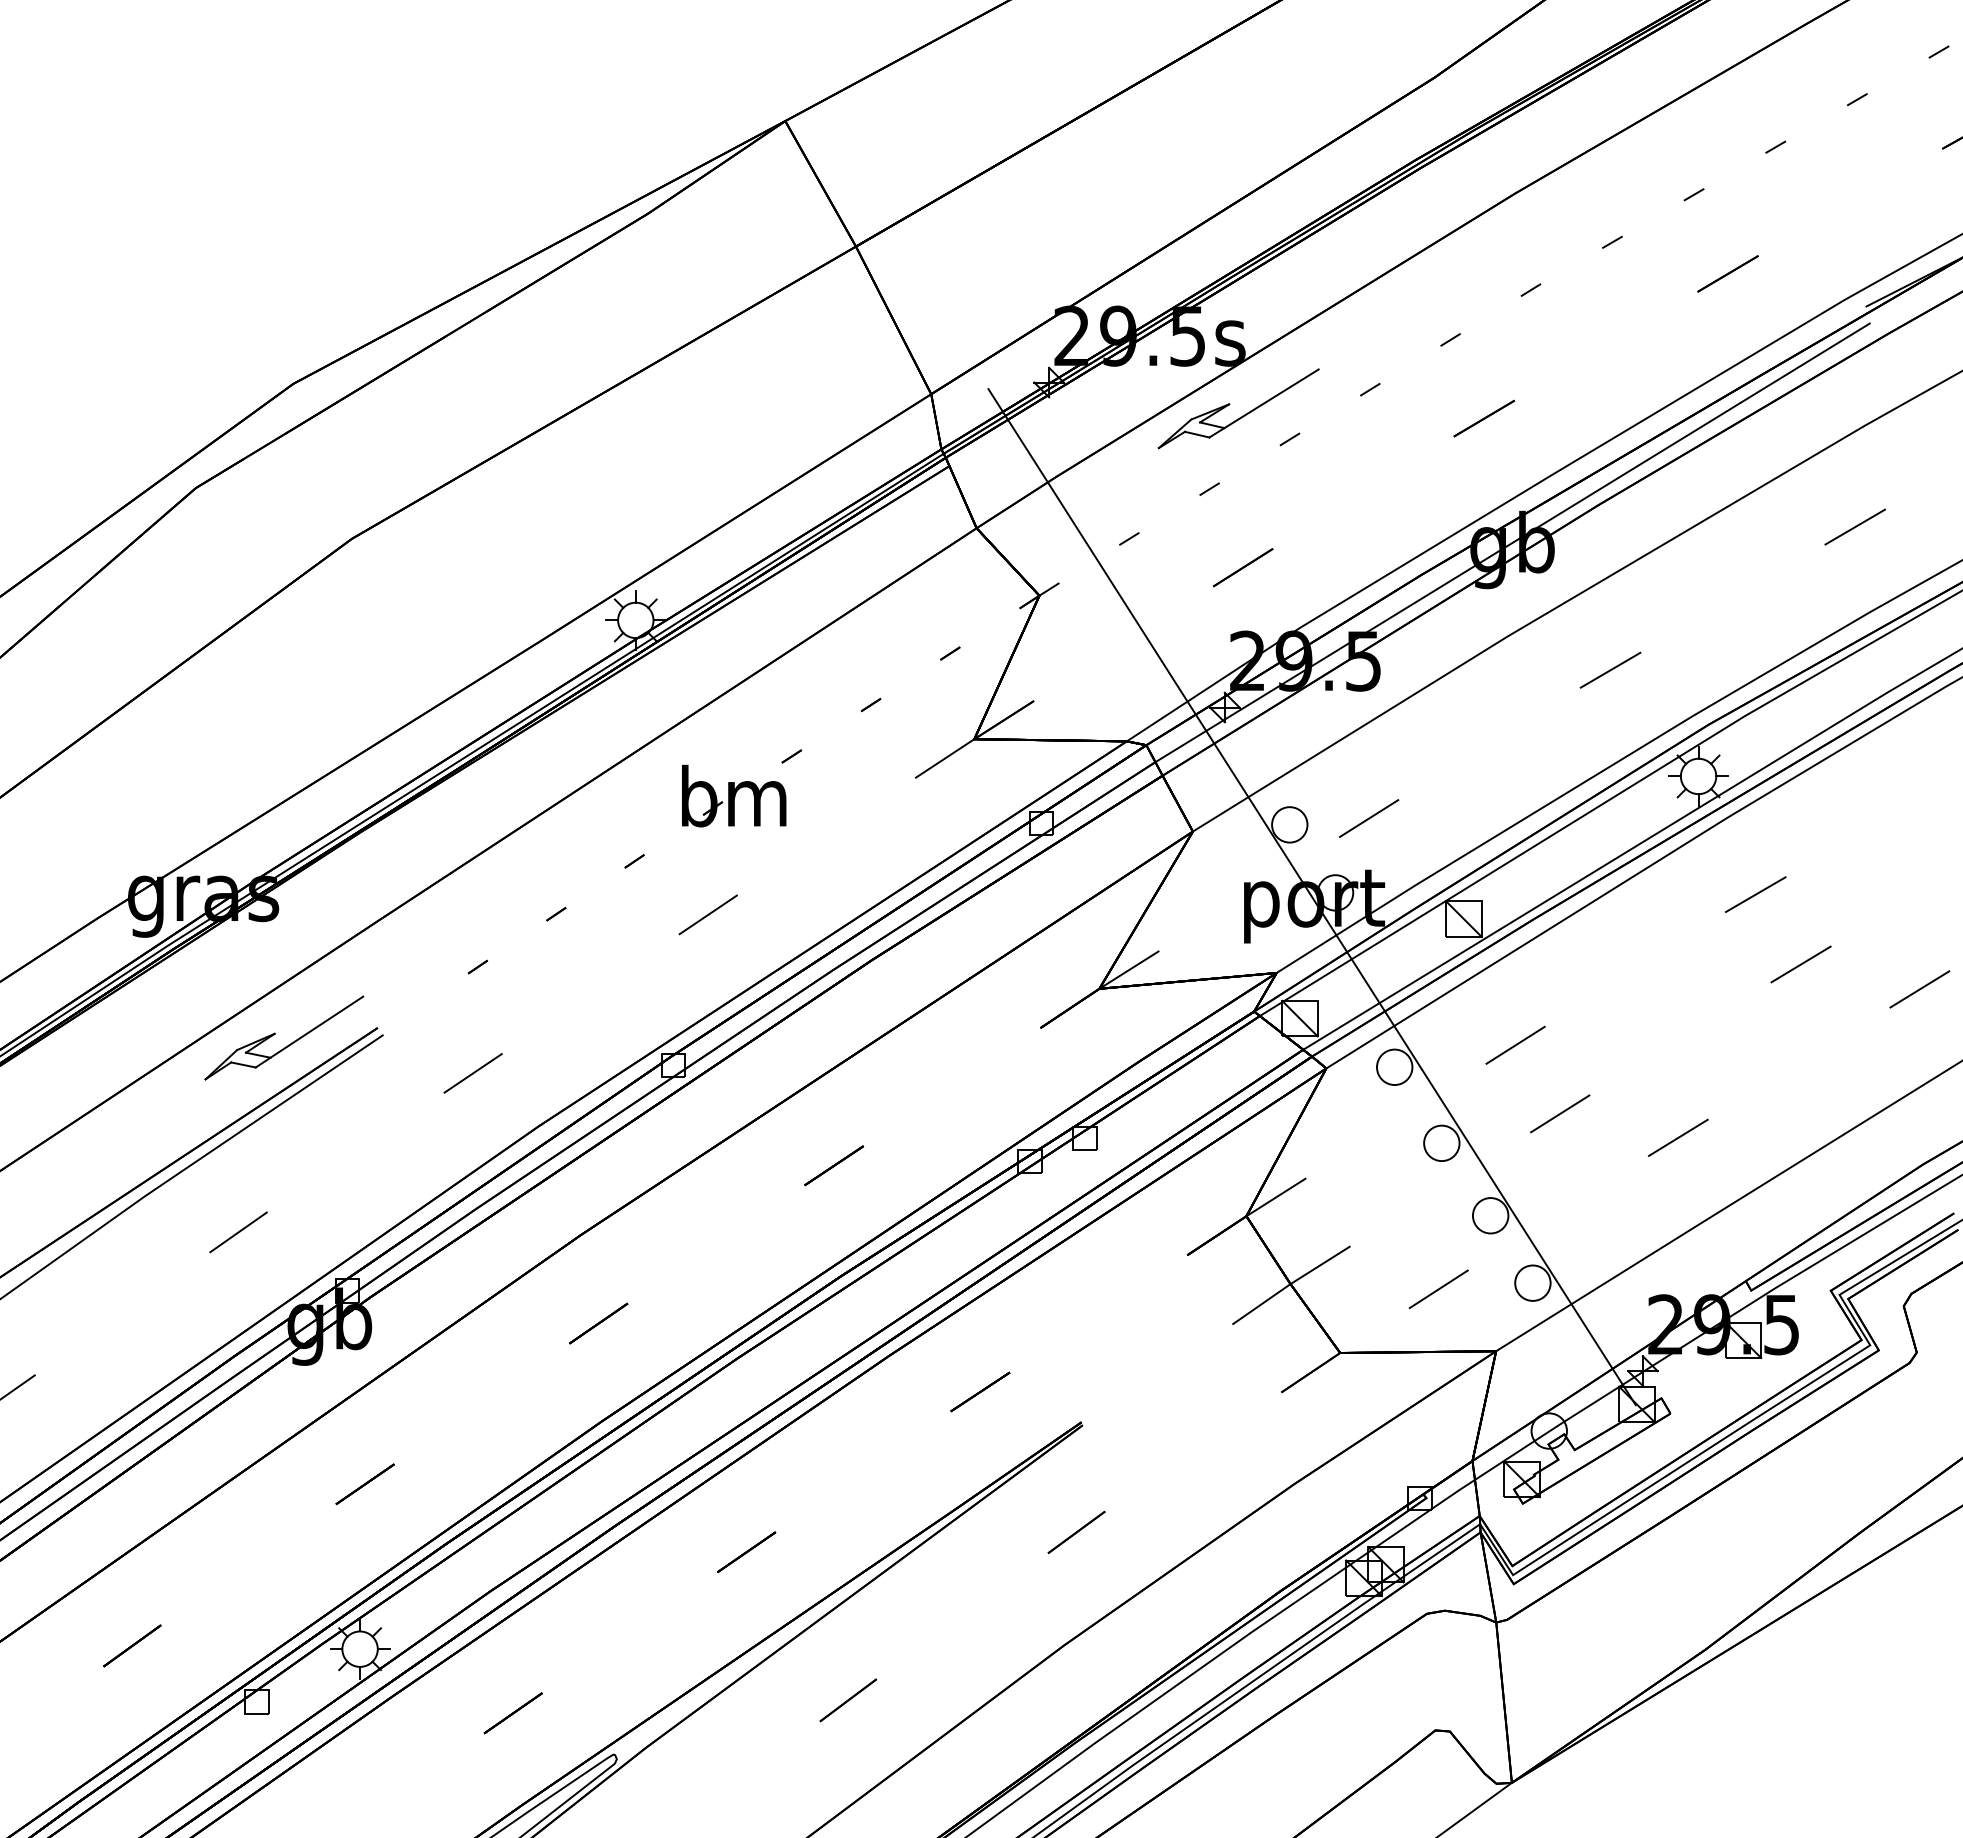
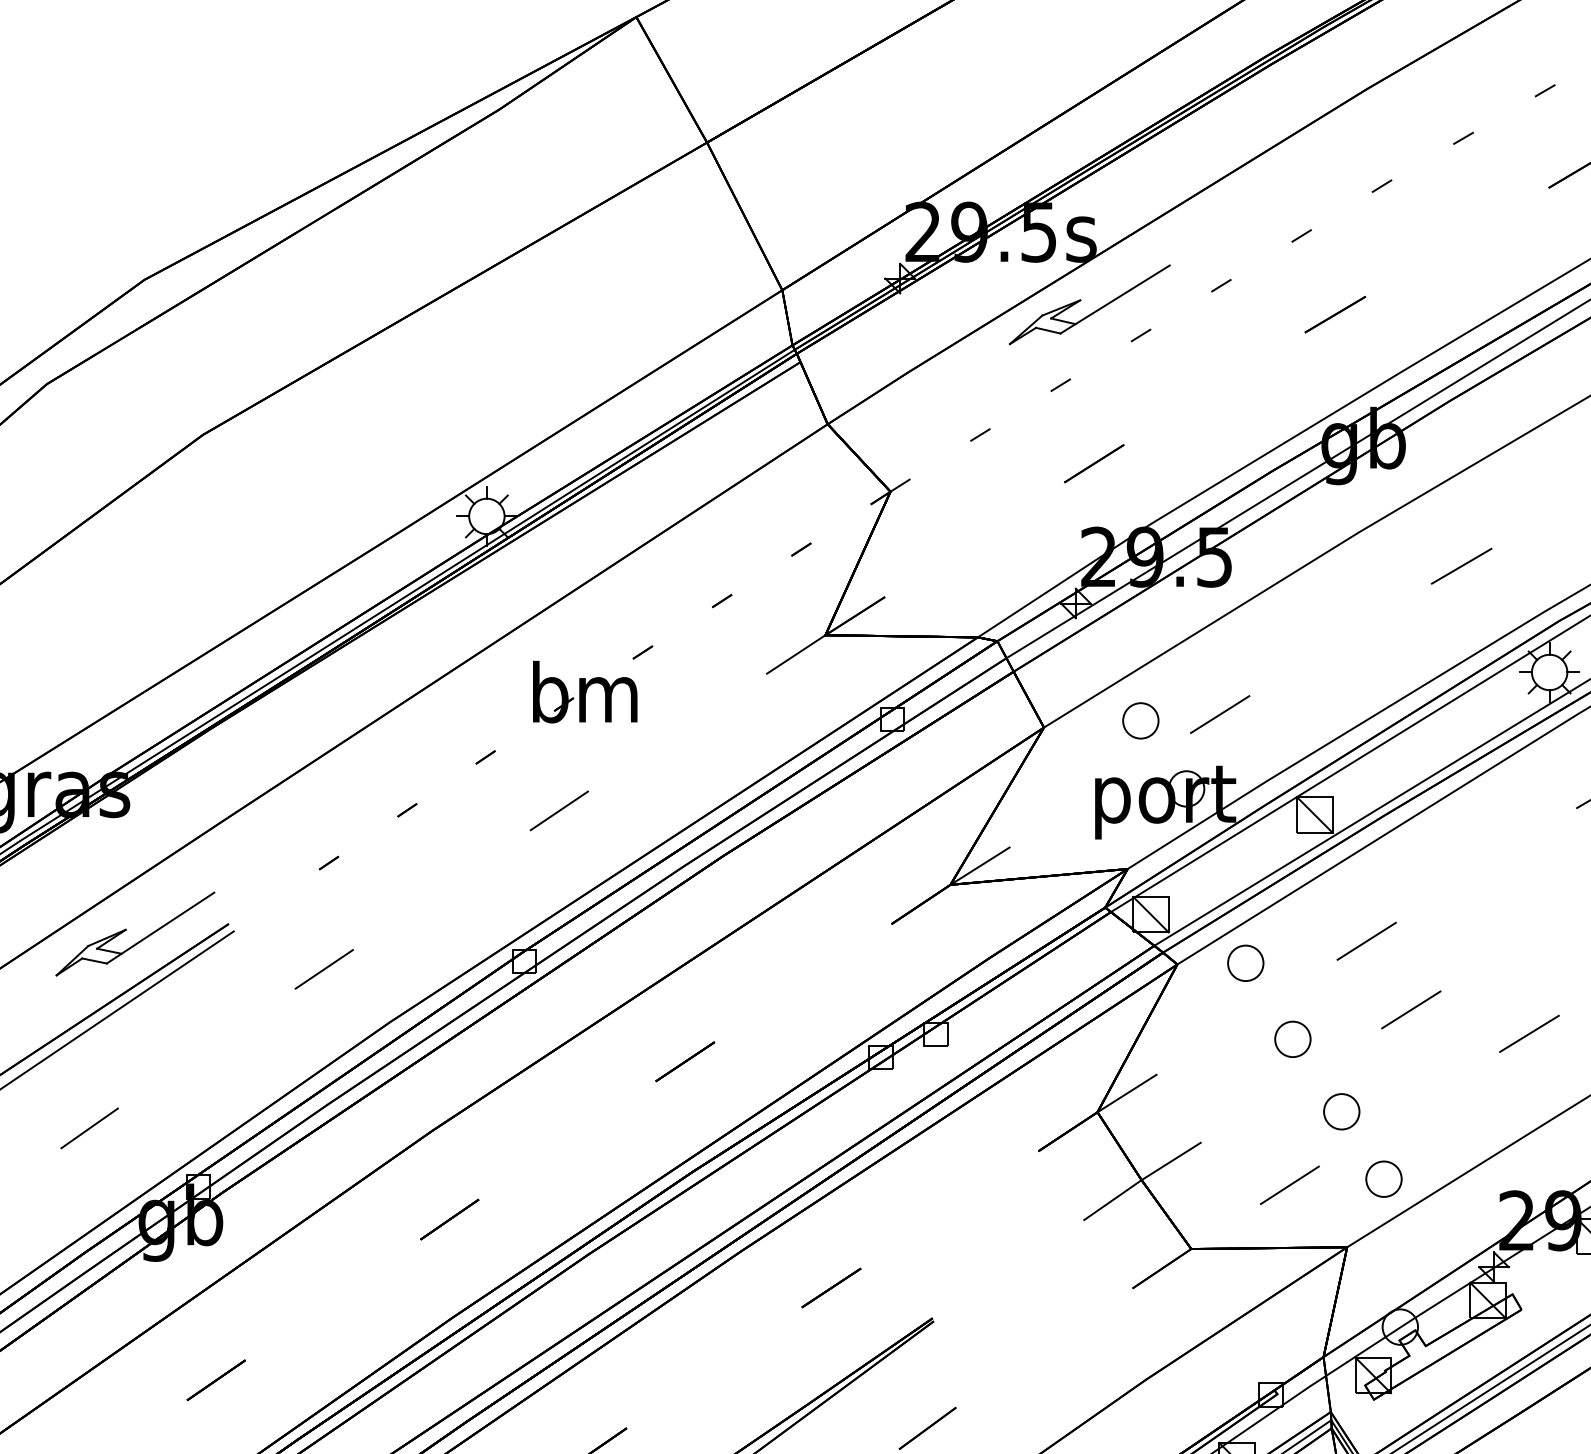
line: (1311, 897) -> (1162, 793), removed

